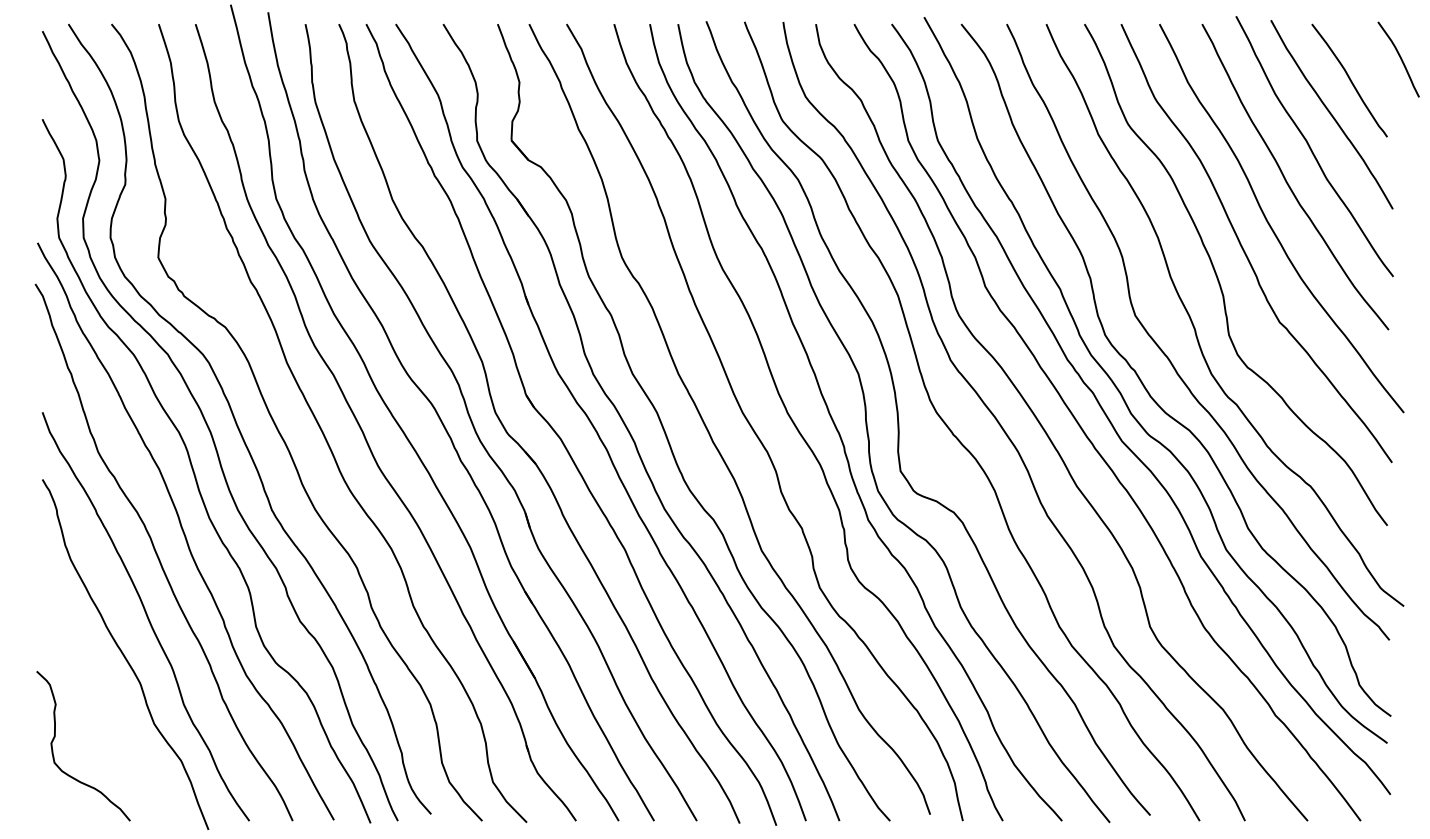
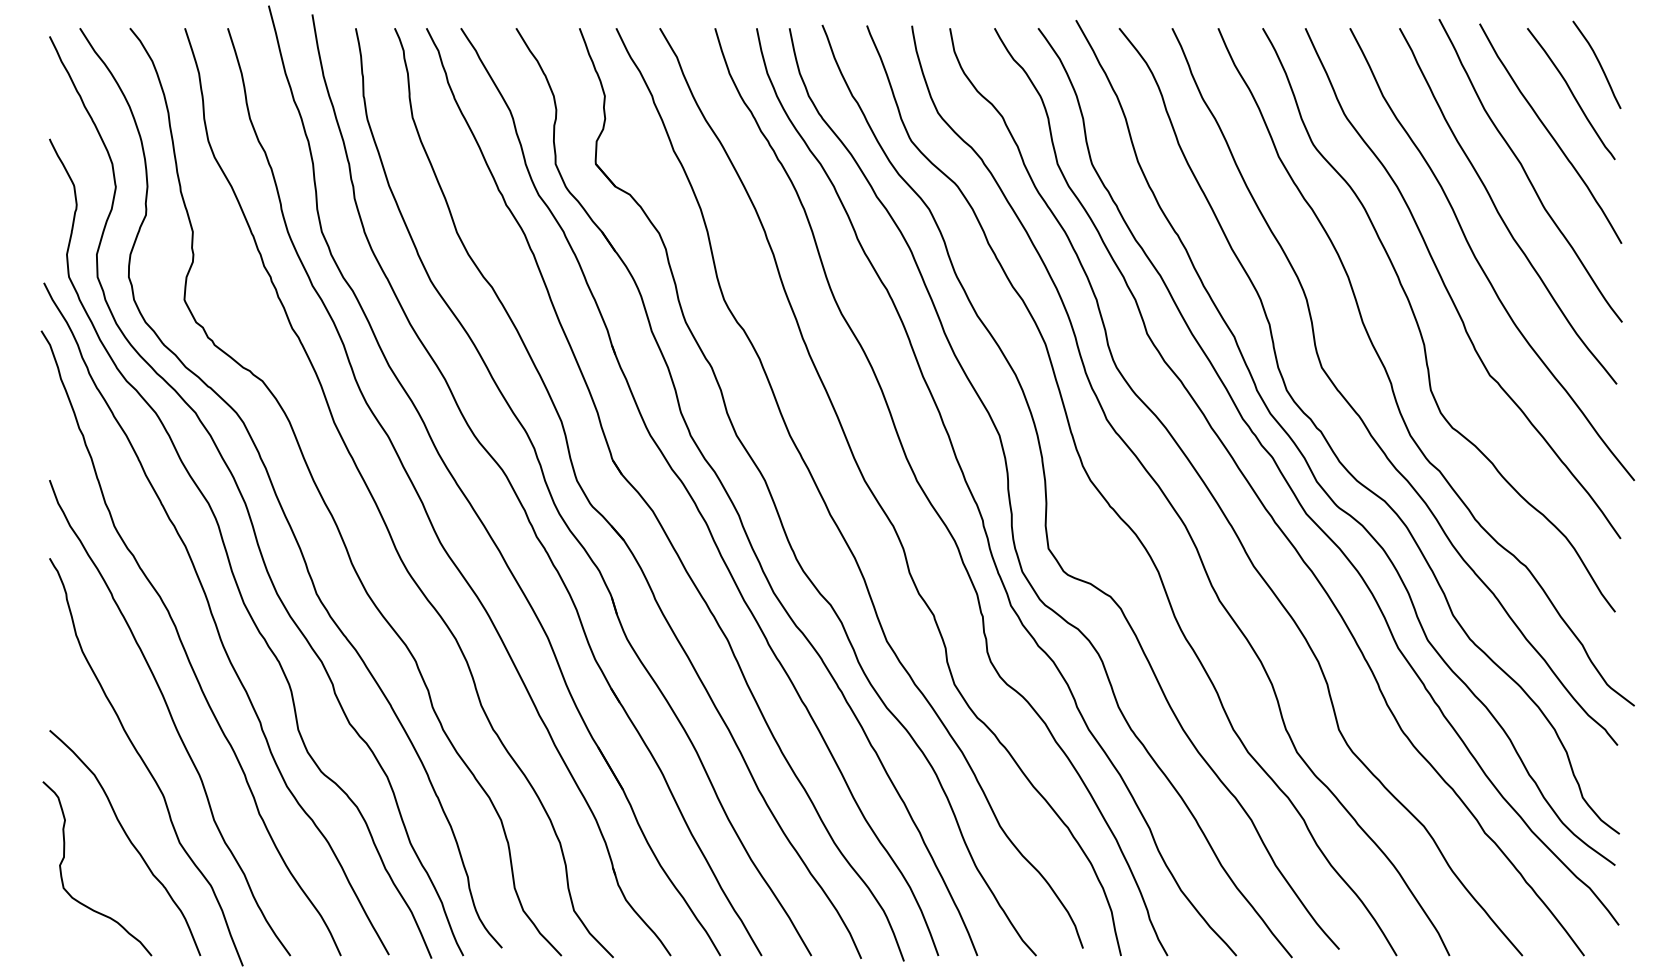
curve: (1400, 59) -> (1599, 64), moved
curve: (110, 722) -> (128, 841), added

